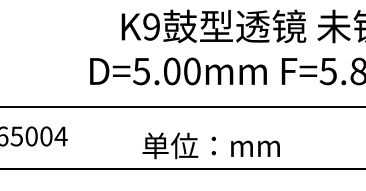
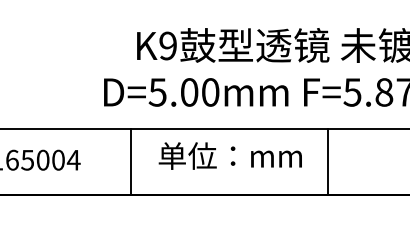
line: (116, 137) -> (131, 161), added
line: (304, 137) -> (327, 161), added
text: (210, 145) -> (229, 155), moved

